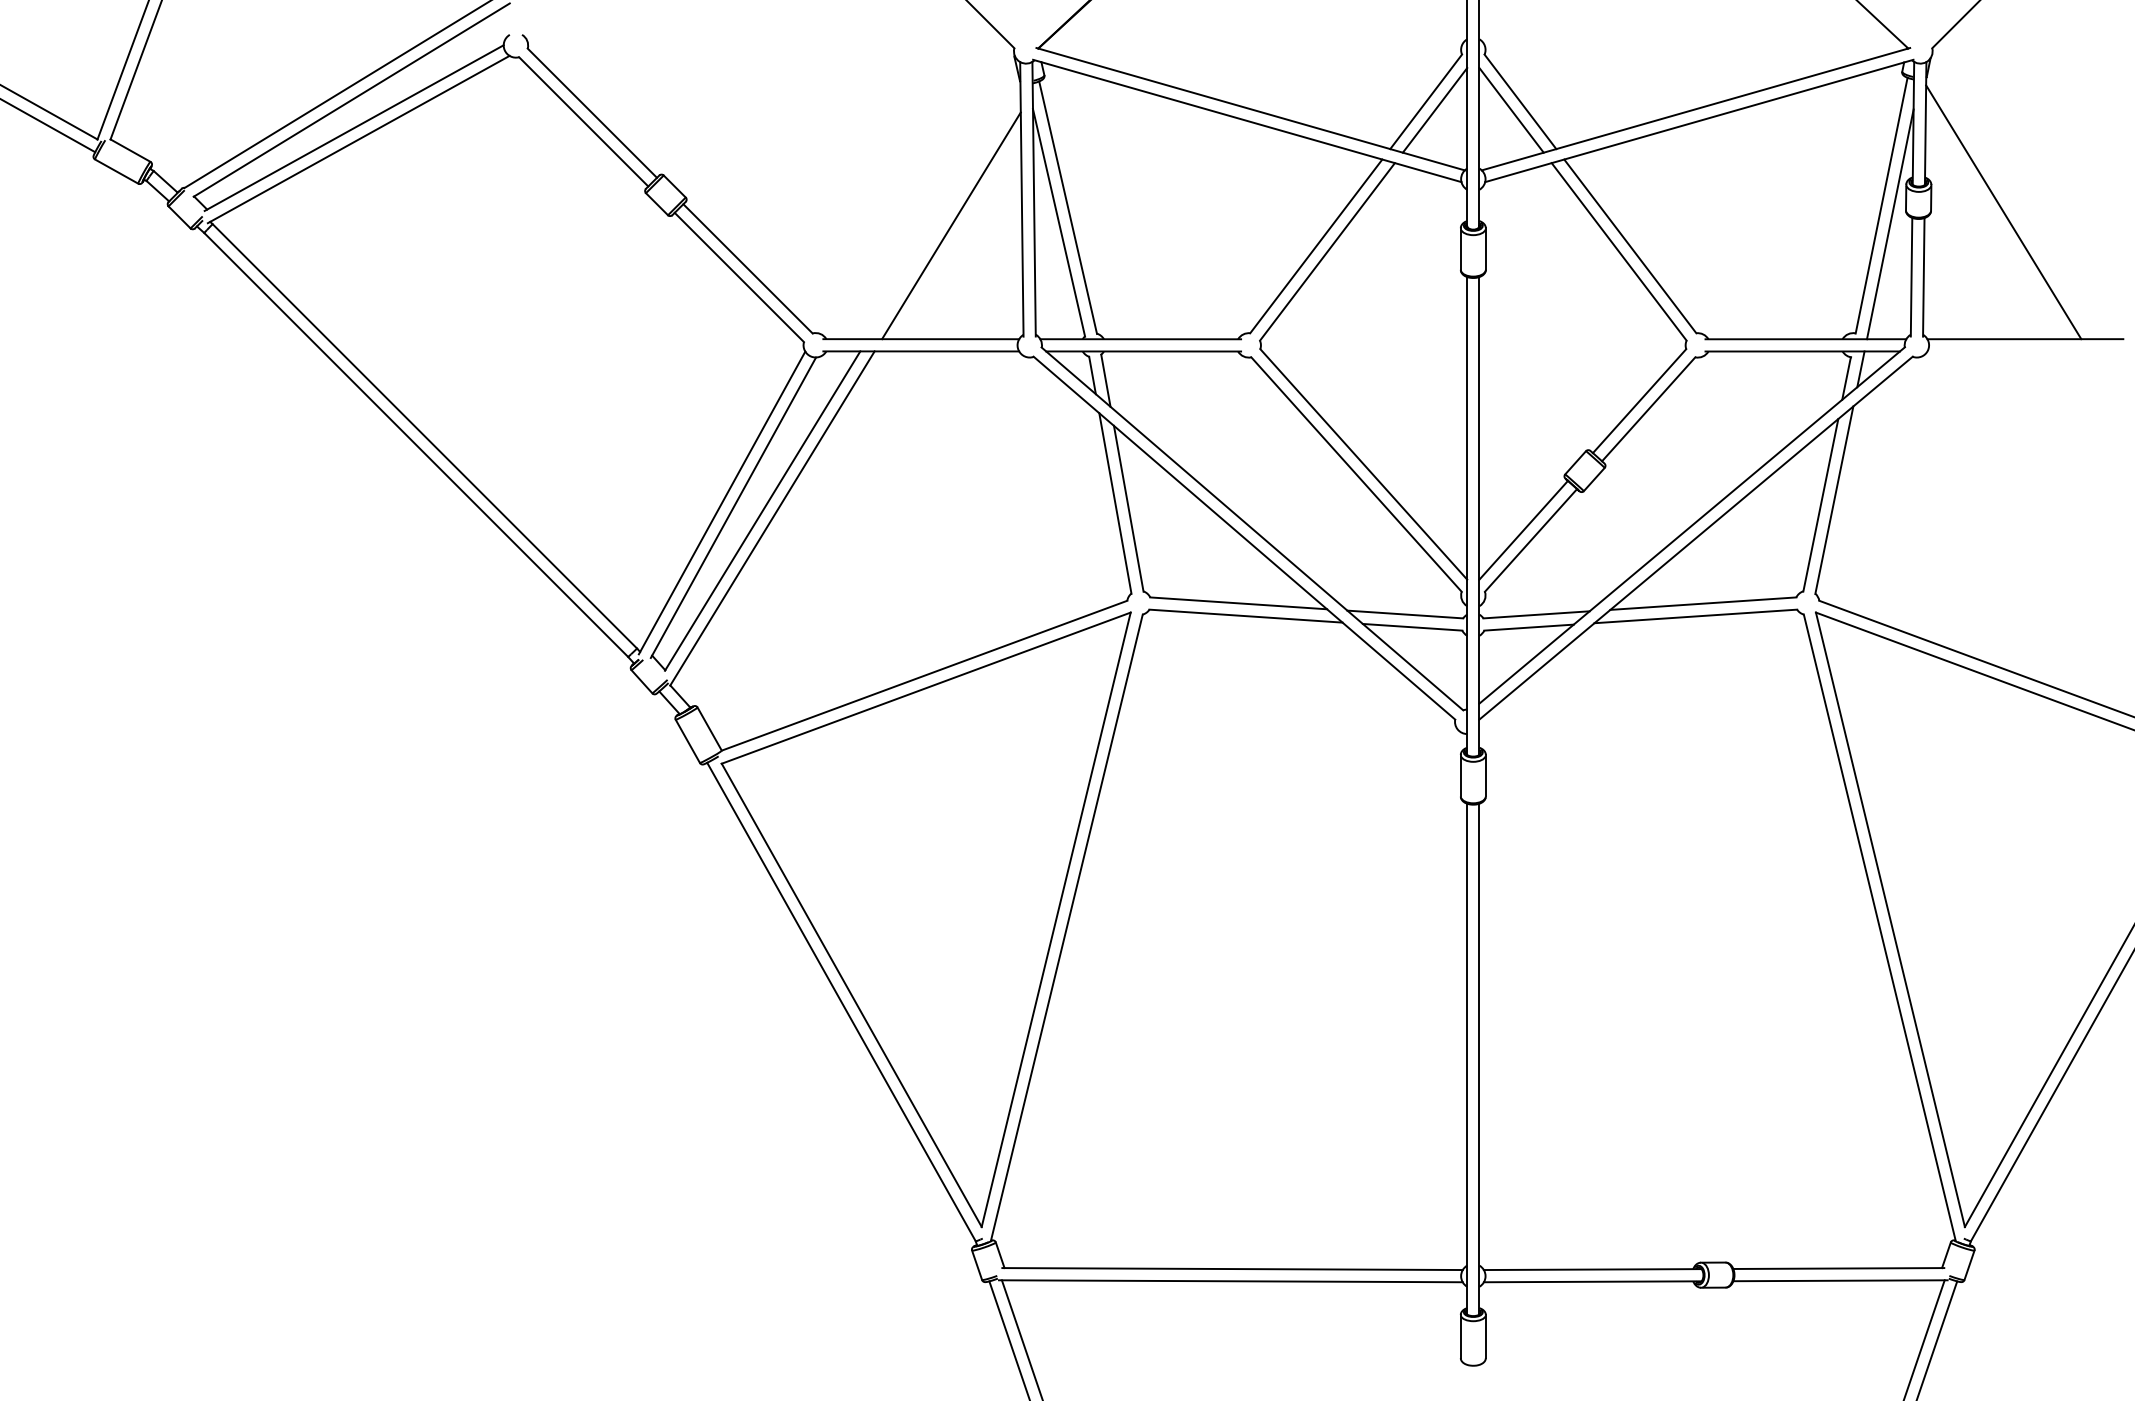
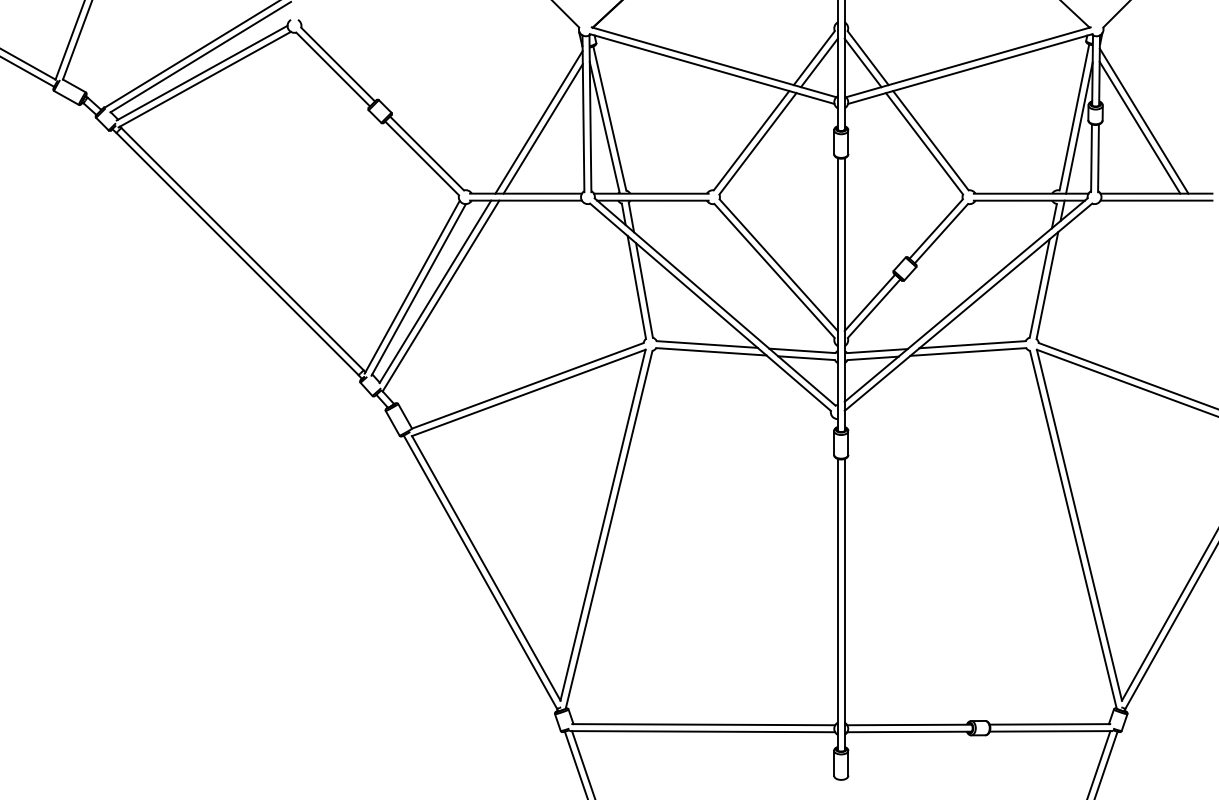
line: (943, 214) -> (538, 122), added
line: (1995, 223) -> (1139, 127), added
line: (2025, 351) -> (1156, 200), added

